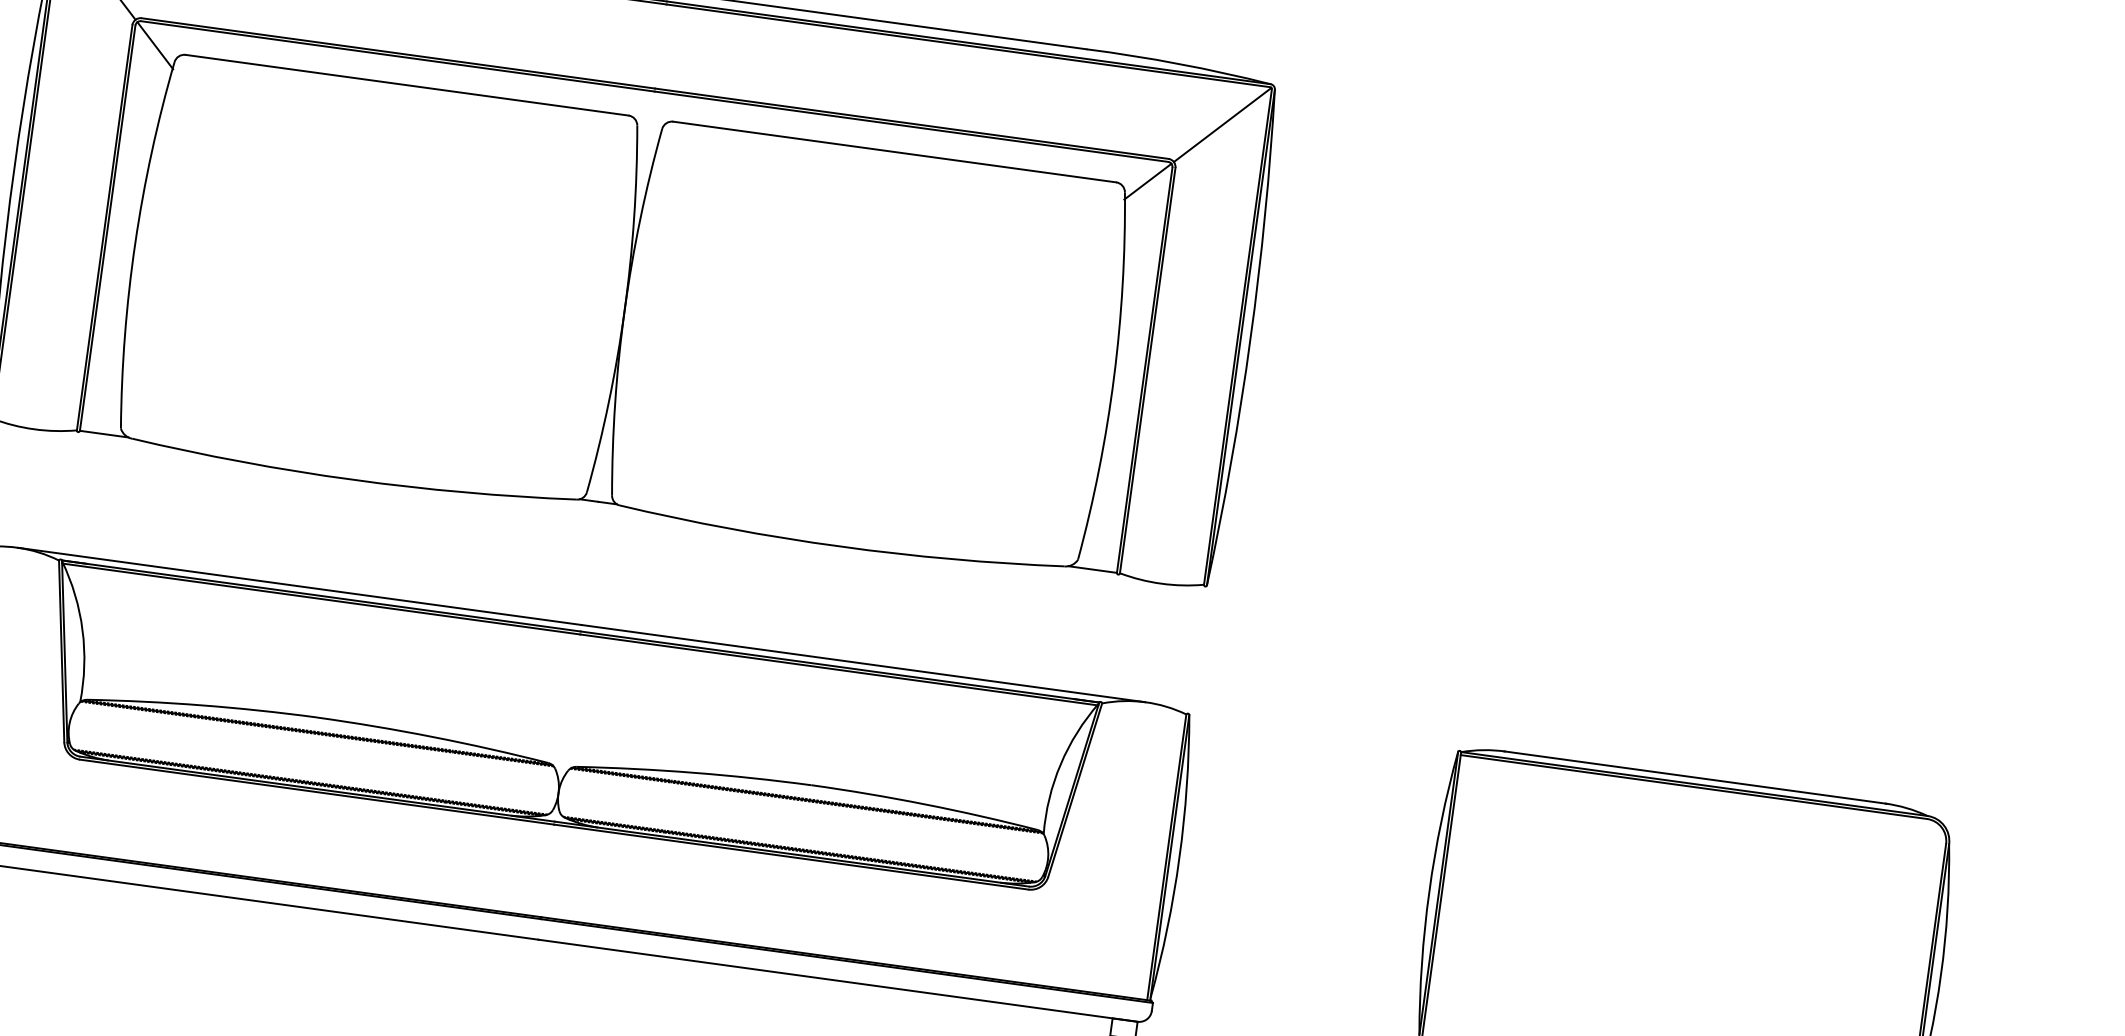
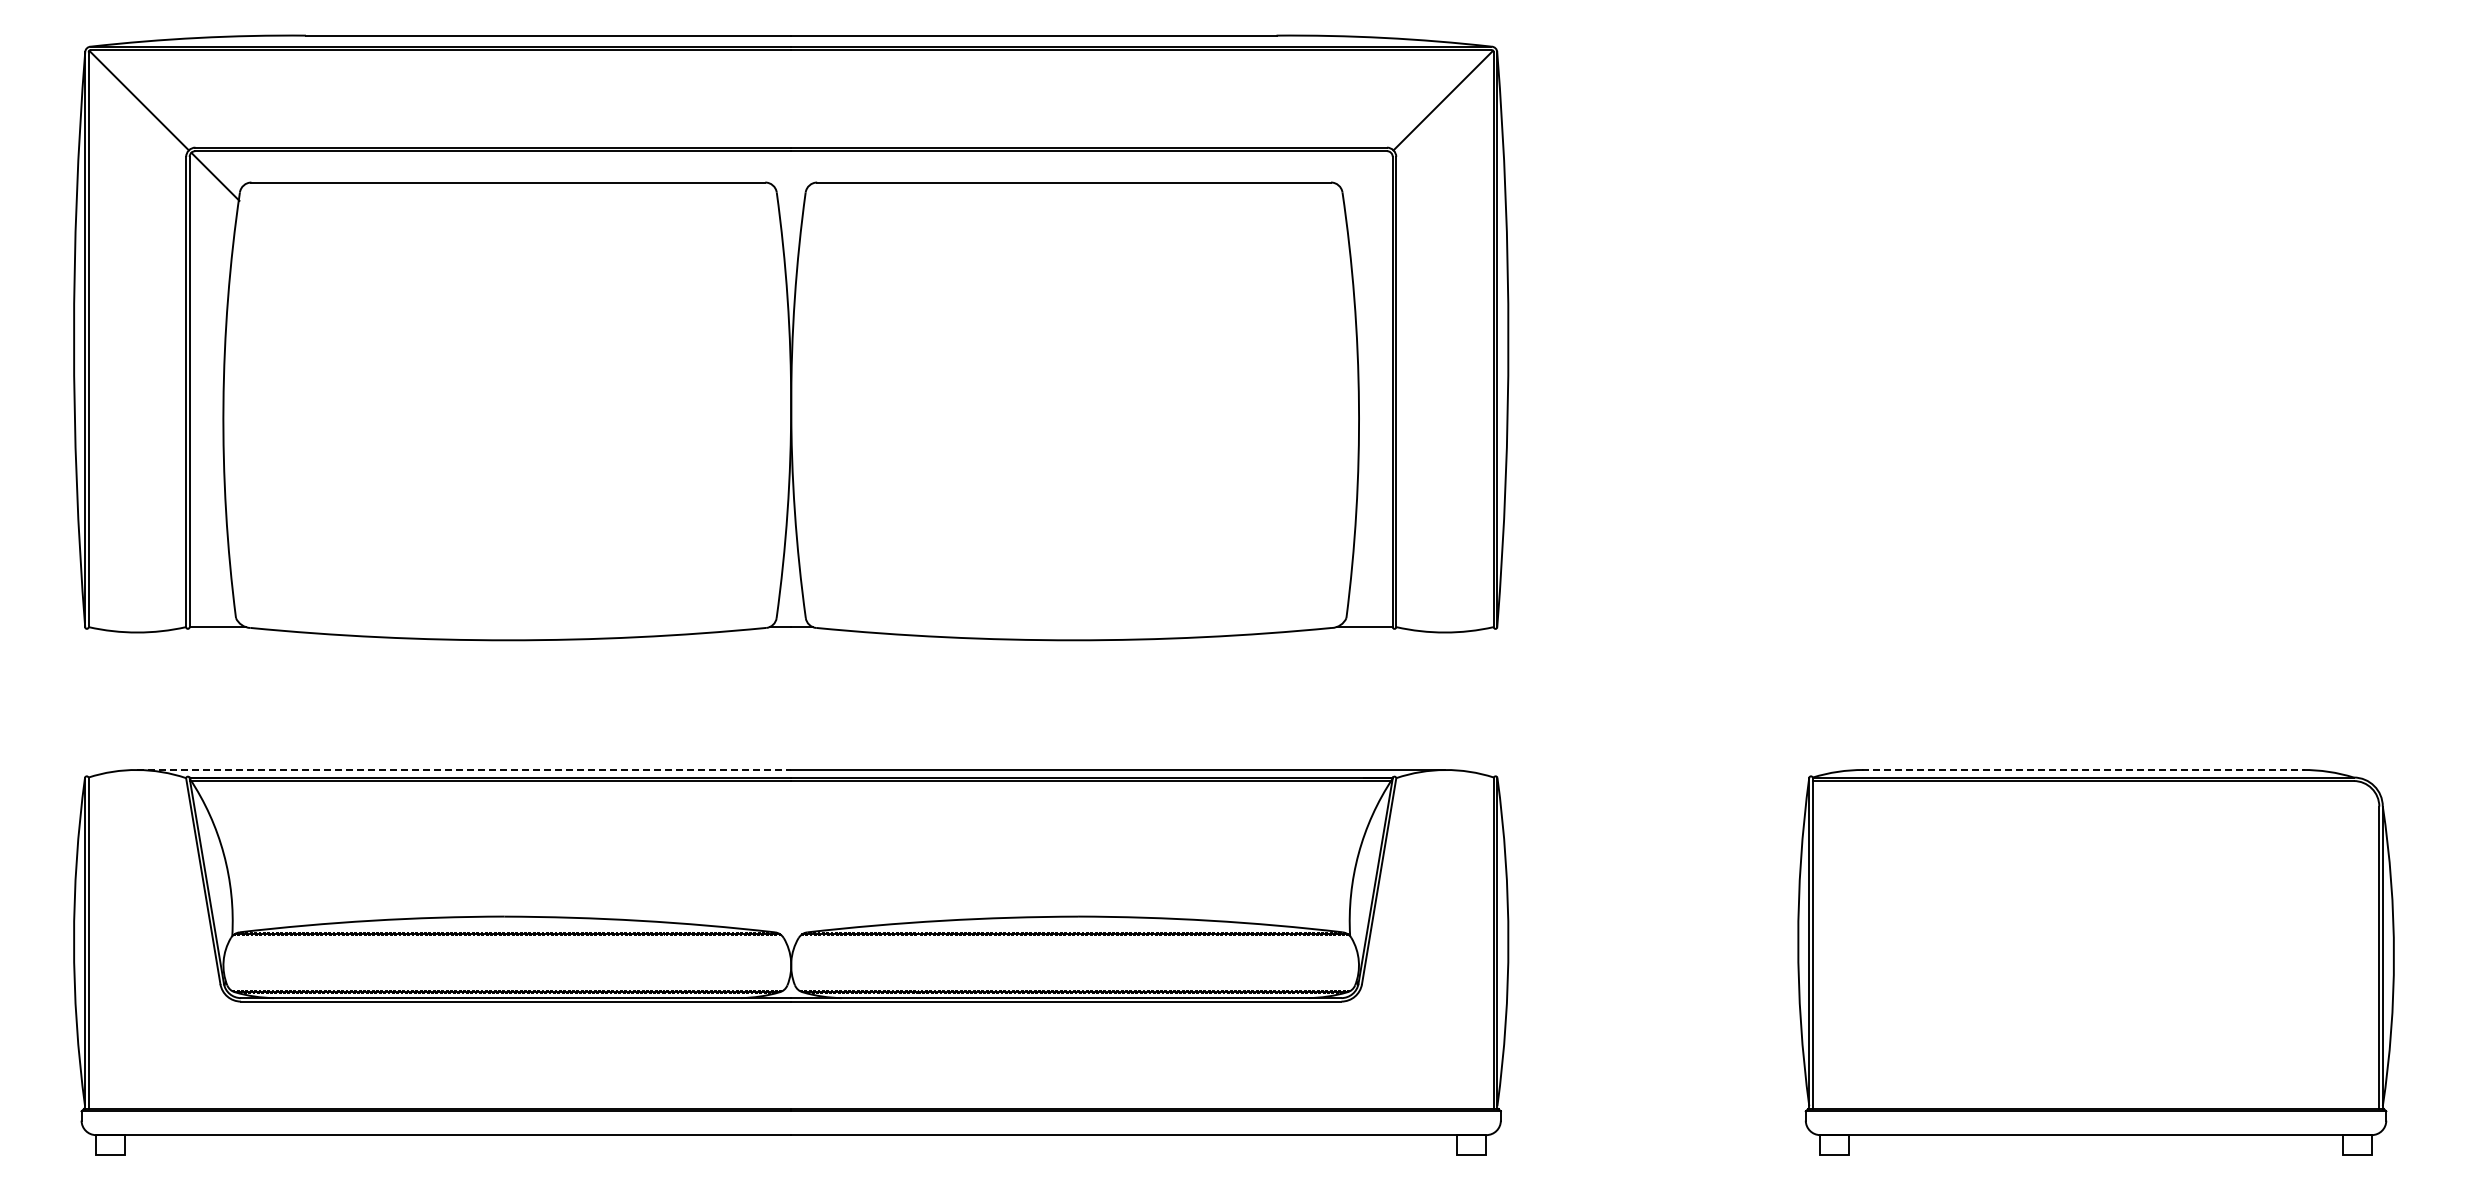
line: (1147, 181) -> (1366, 176), removed
line: (299, 586) -> (464, 770), solid -> dashed
line: (1695, 778) -> (2083, 770), solid -> dashed

